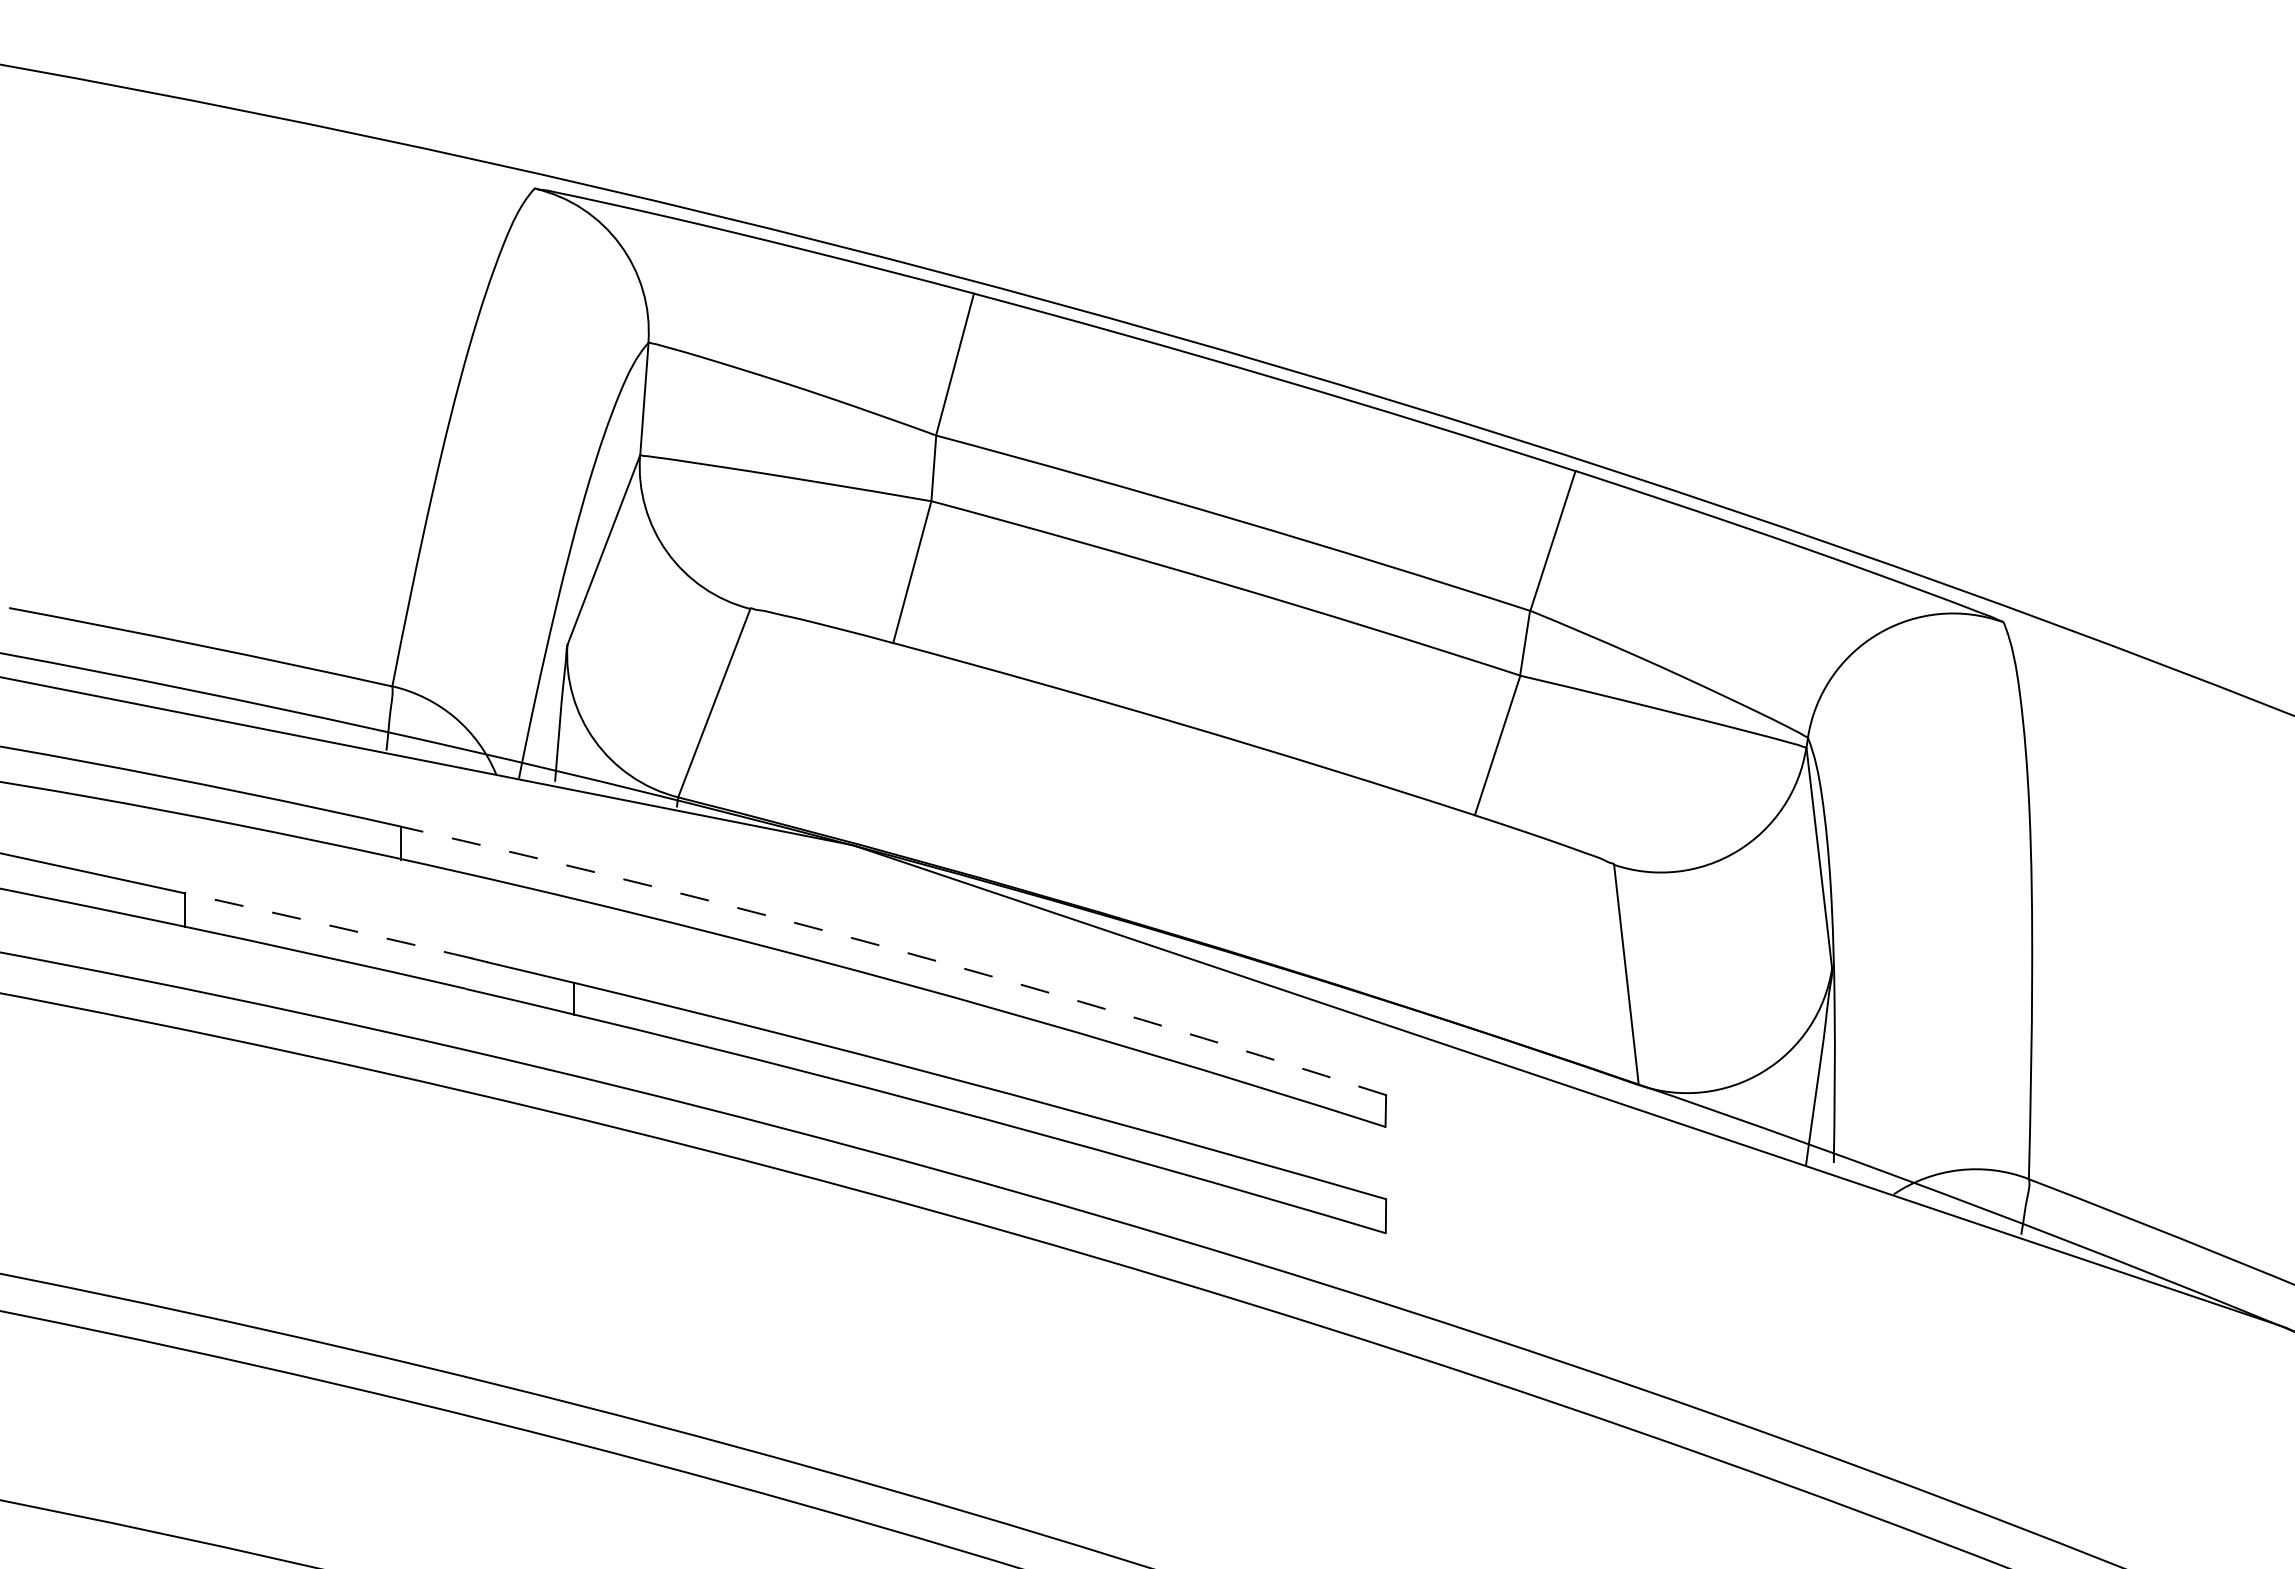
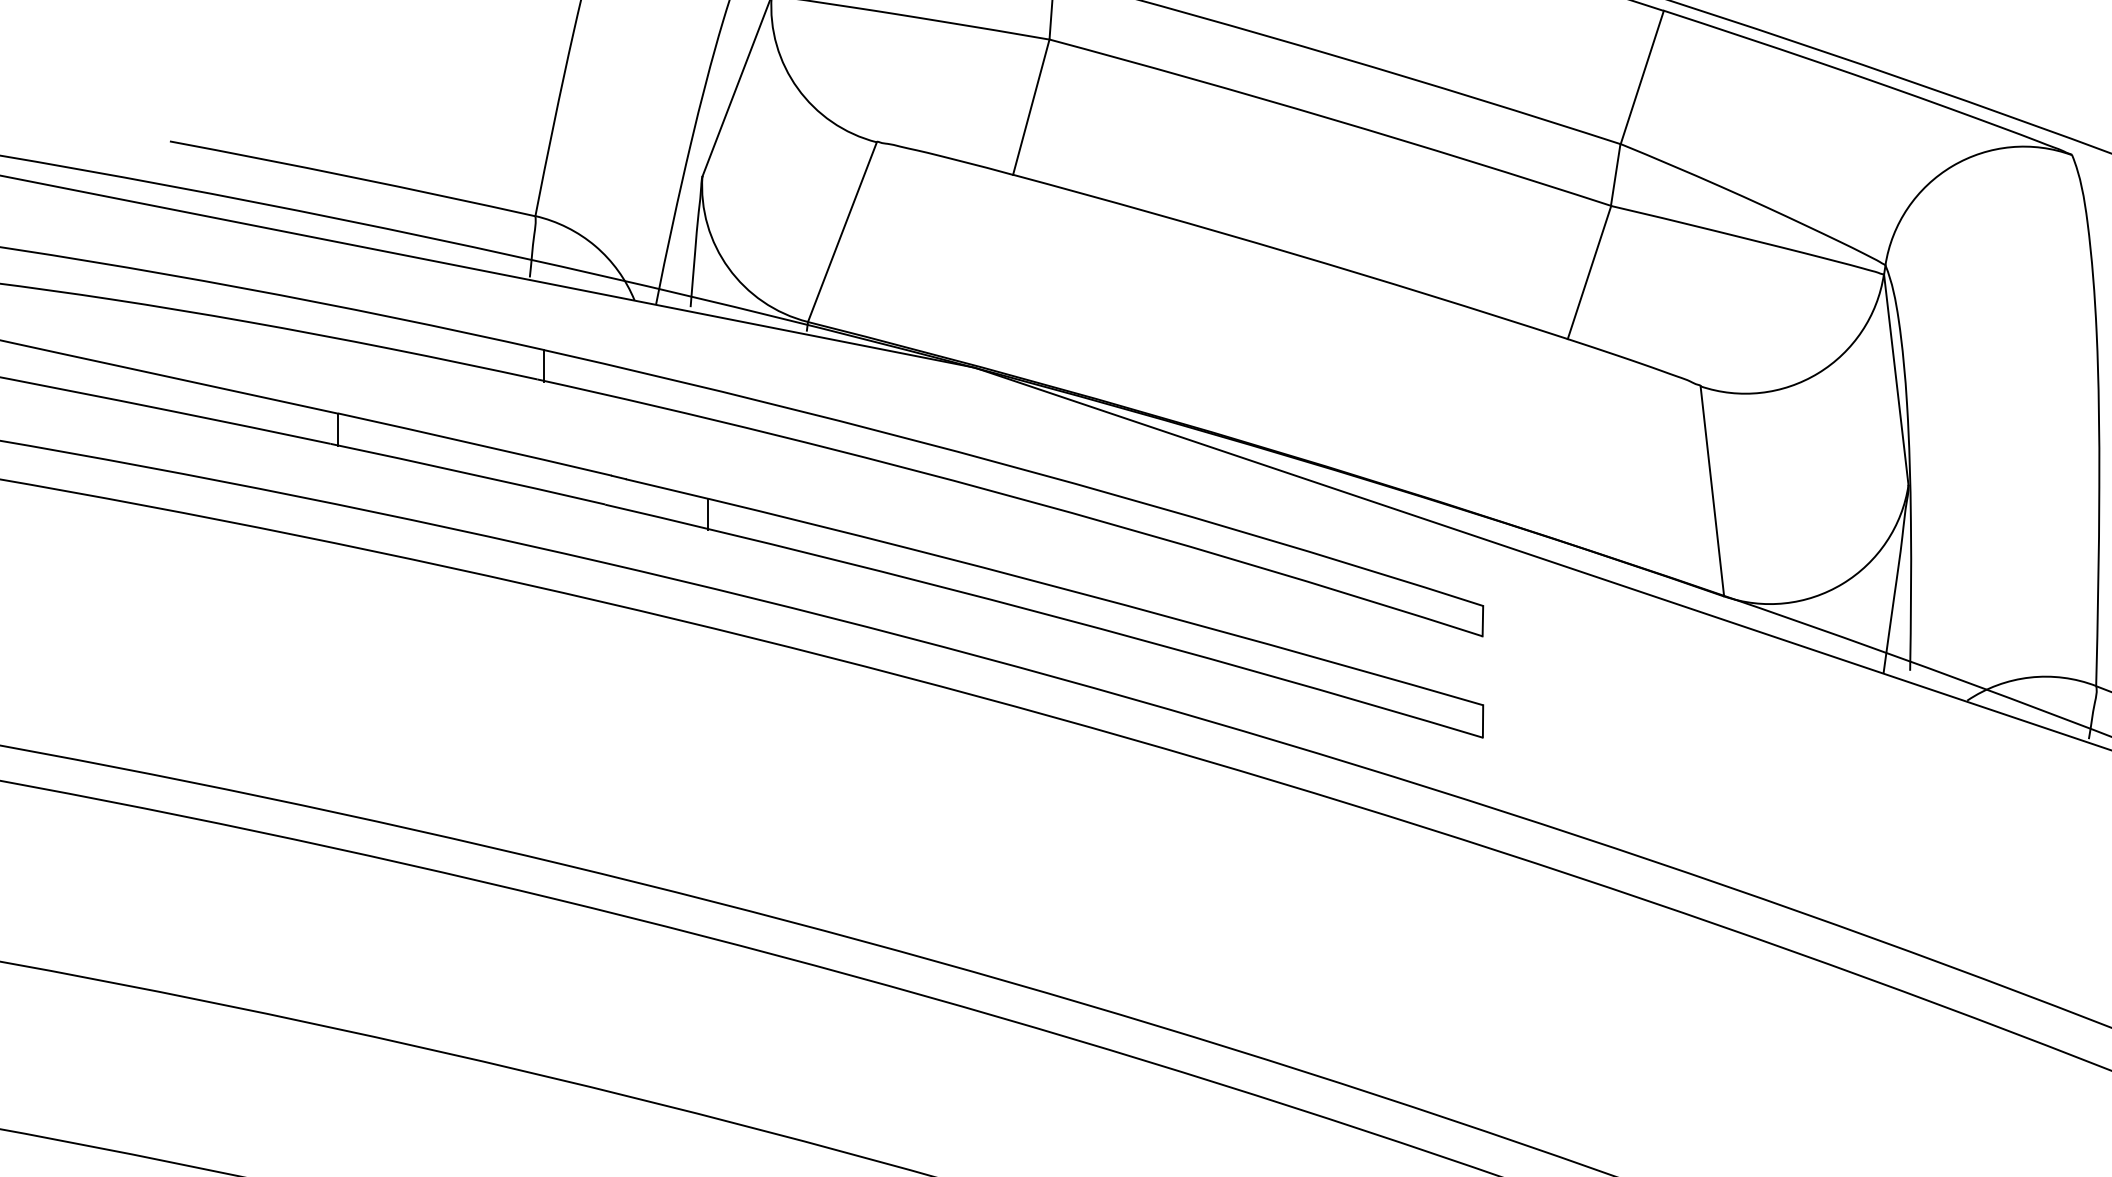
arc: (329, 925) -> (475, 444), dashed -> solid
arc: (896, 950) -> (1016, 468), dashed -> solid

